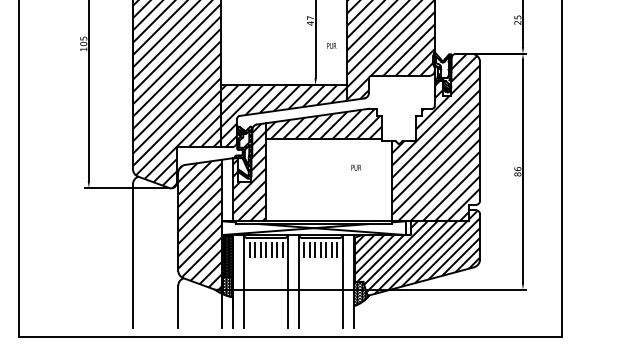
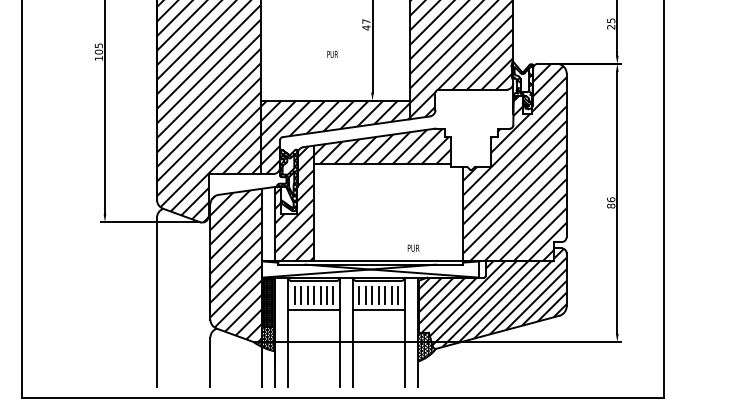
text: (331, 45) -> (332, 54), moved
text: (356, 167) -> (413, 247), moved
line: (265, 262) -> (313, 310), added
line: (320, 262) -> (378, 310), added

